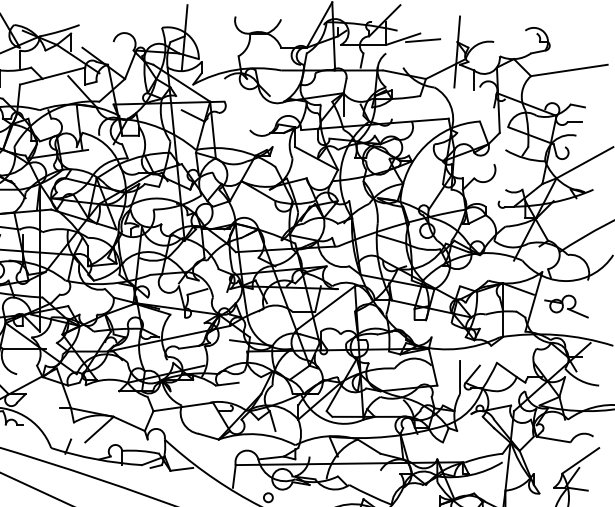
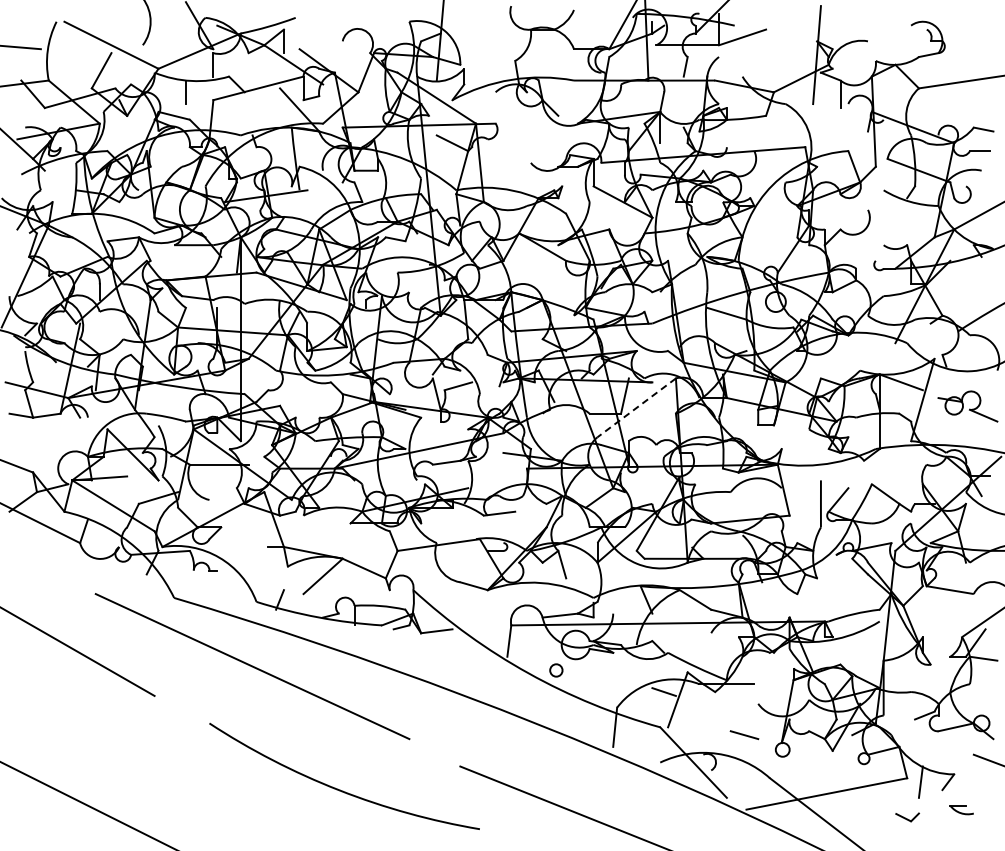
line: (422, 40) -> (769, 39), removed
line: (326, 307) -> (636, 407), solid -> dashed

